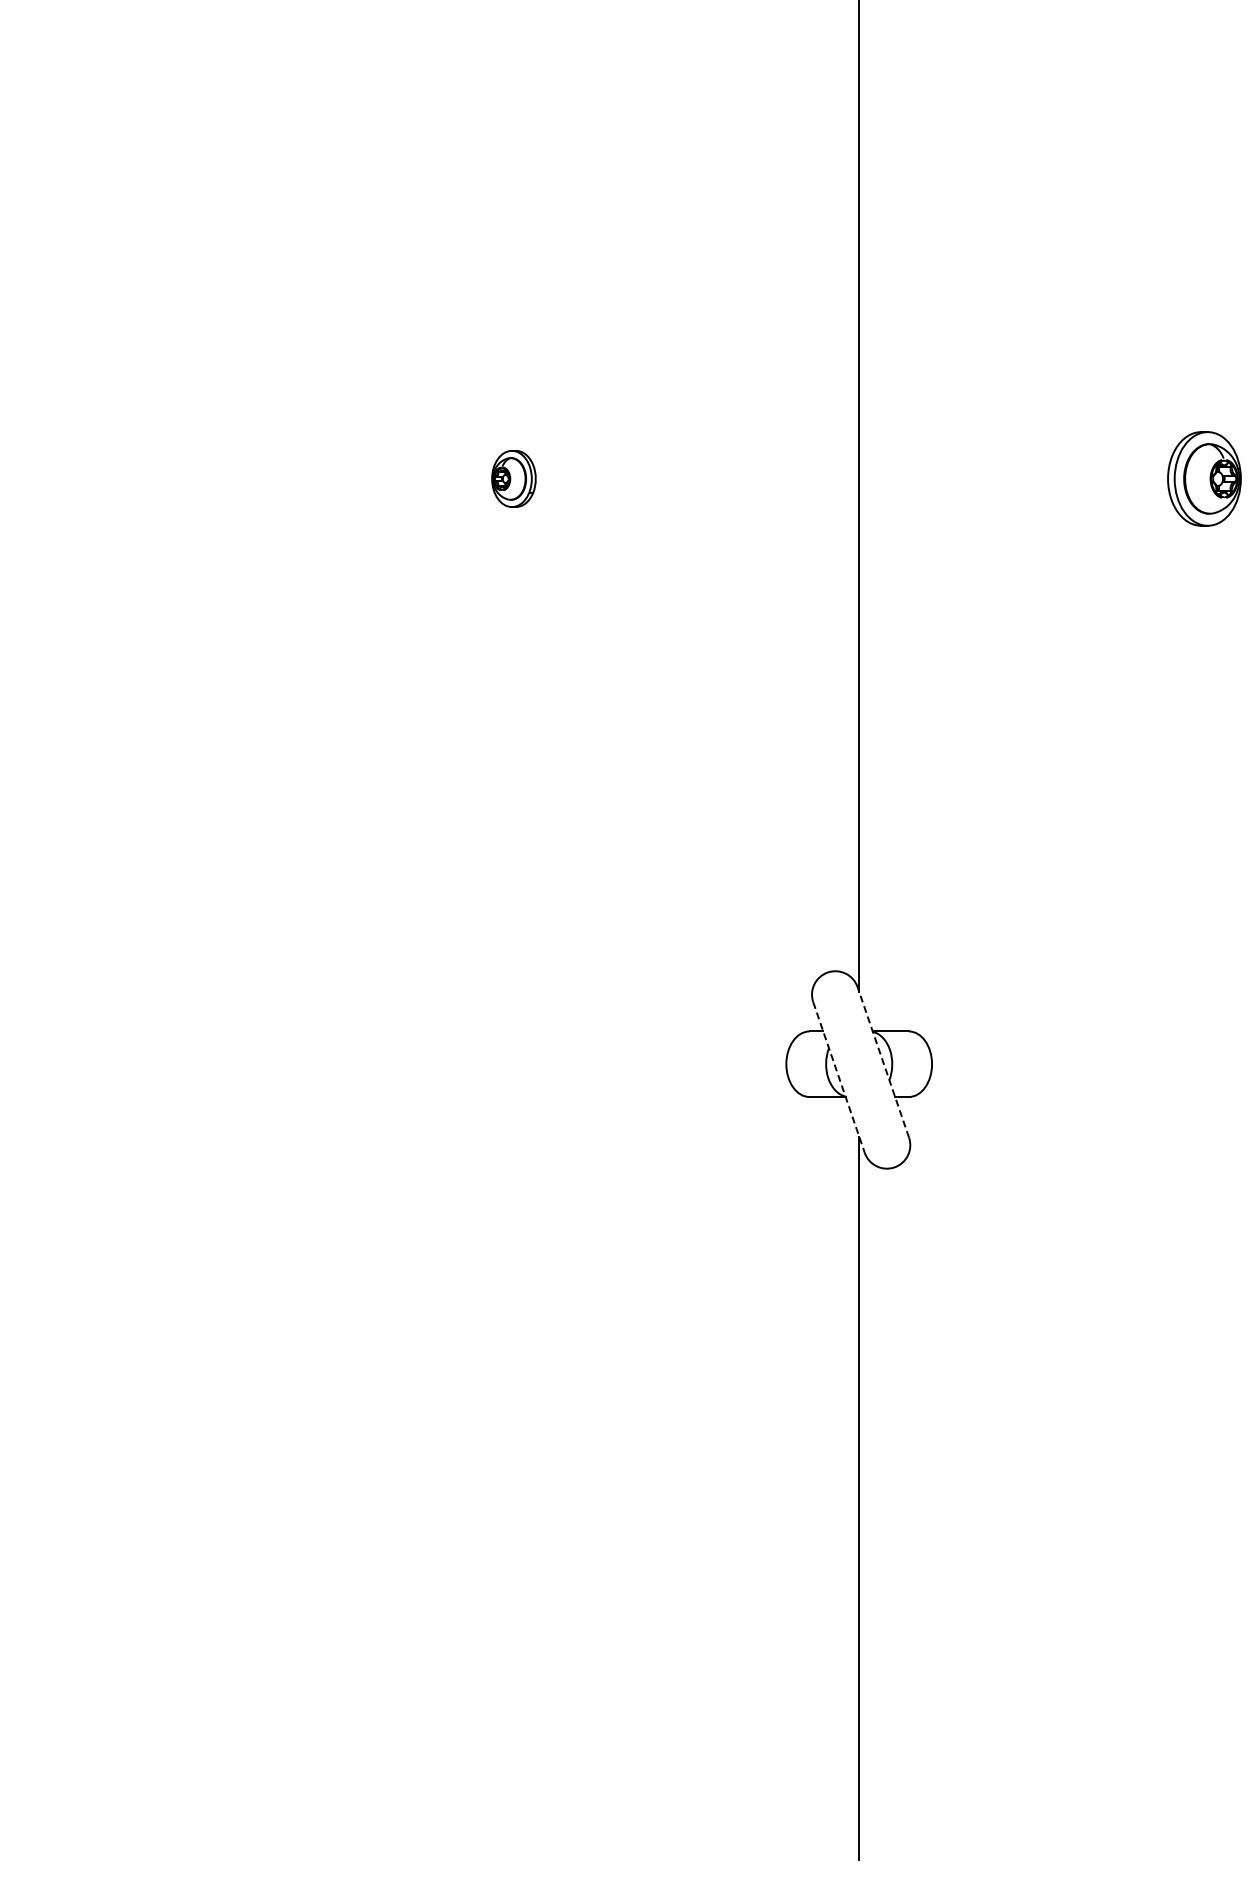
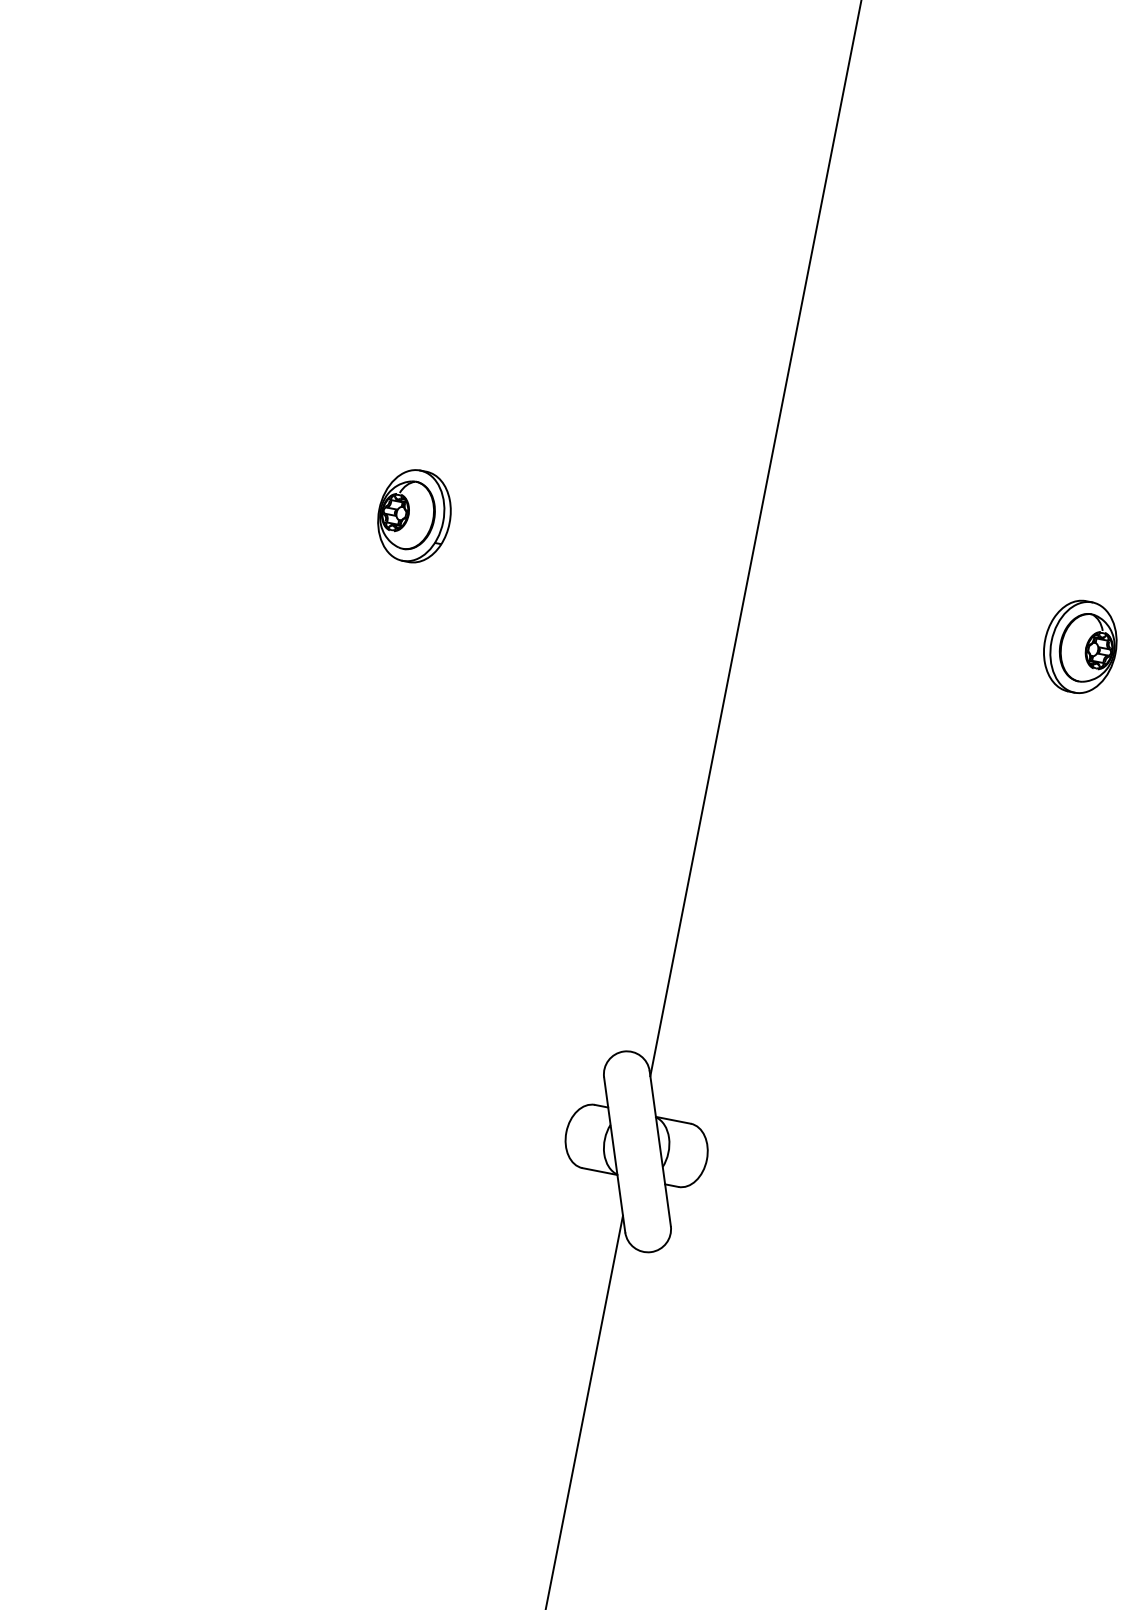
part: (513, 478) -> (414, 515), size x1.67
line: (883, 1062) -> (660, 1148), dashed -> solid
line: (839, 1077) -> (615, 1155), dashed -> solid

